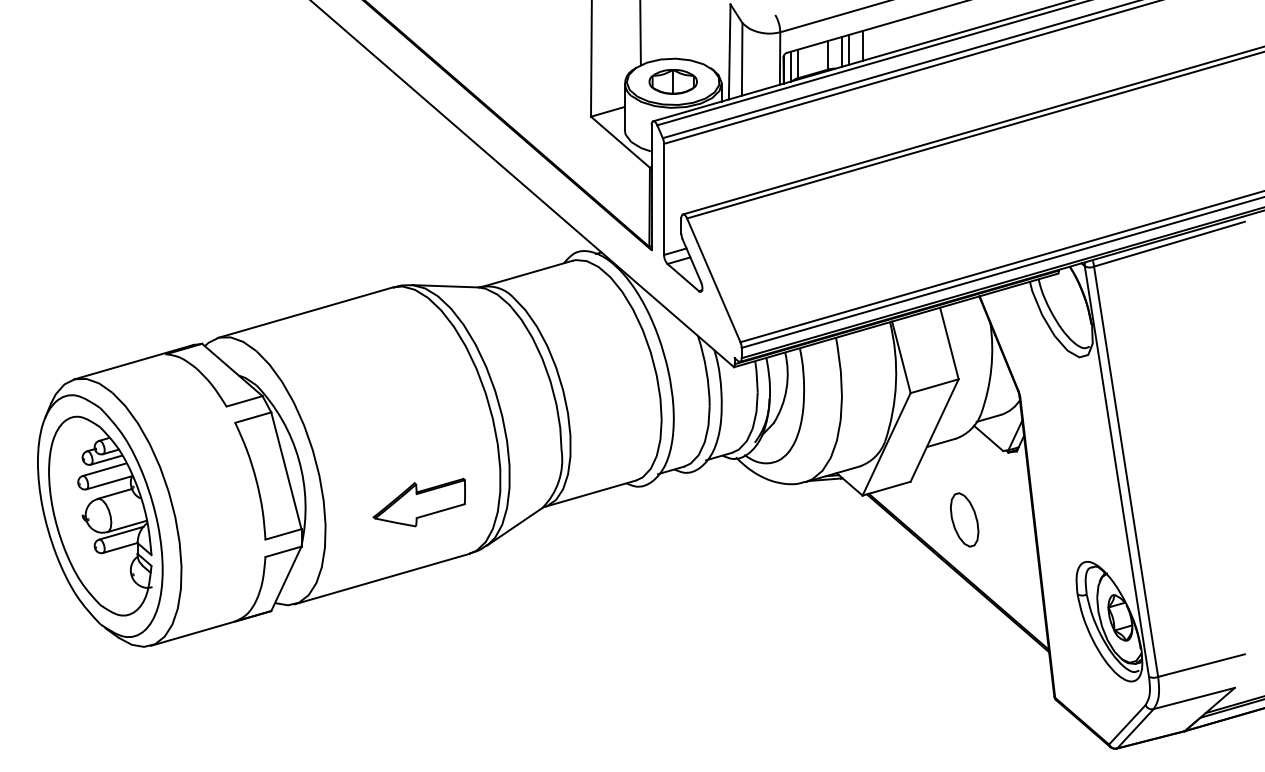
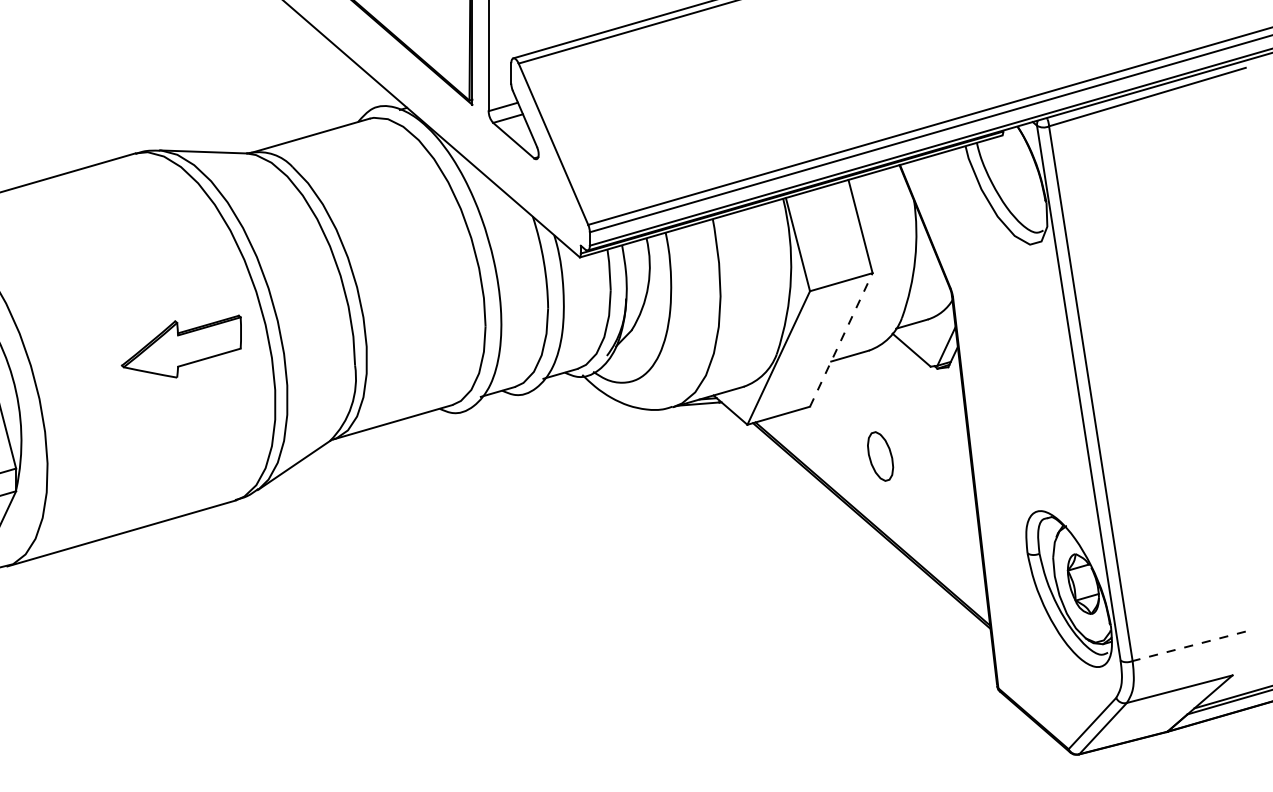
line: (934, 430) -> (841, 339), solid -> dashed
part: (418, 502) -> (180, 346), moved
part: (964, 519) -> (880, 455), size x0.7
line: (1201, 665) -> (1189, 646), solid -> dashed

